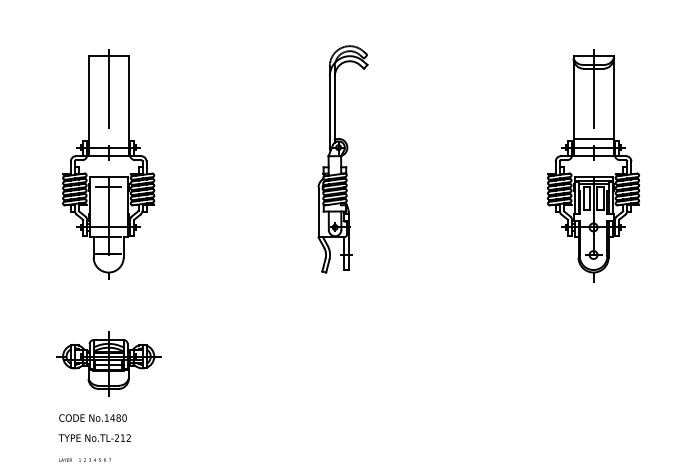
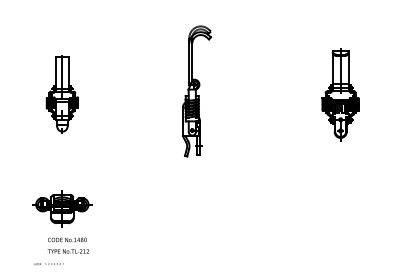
part: (108, 164) -> (62, 94), size x0.6
part: (593, 164) -> (340, 94), size x0.7
text: (93, 427) -> (67, 245), moved

